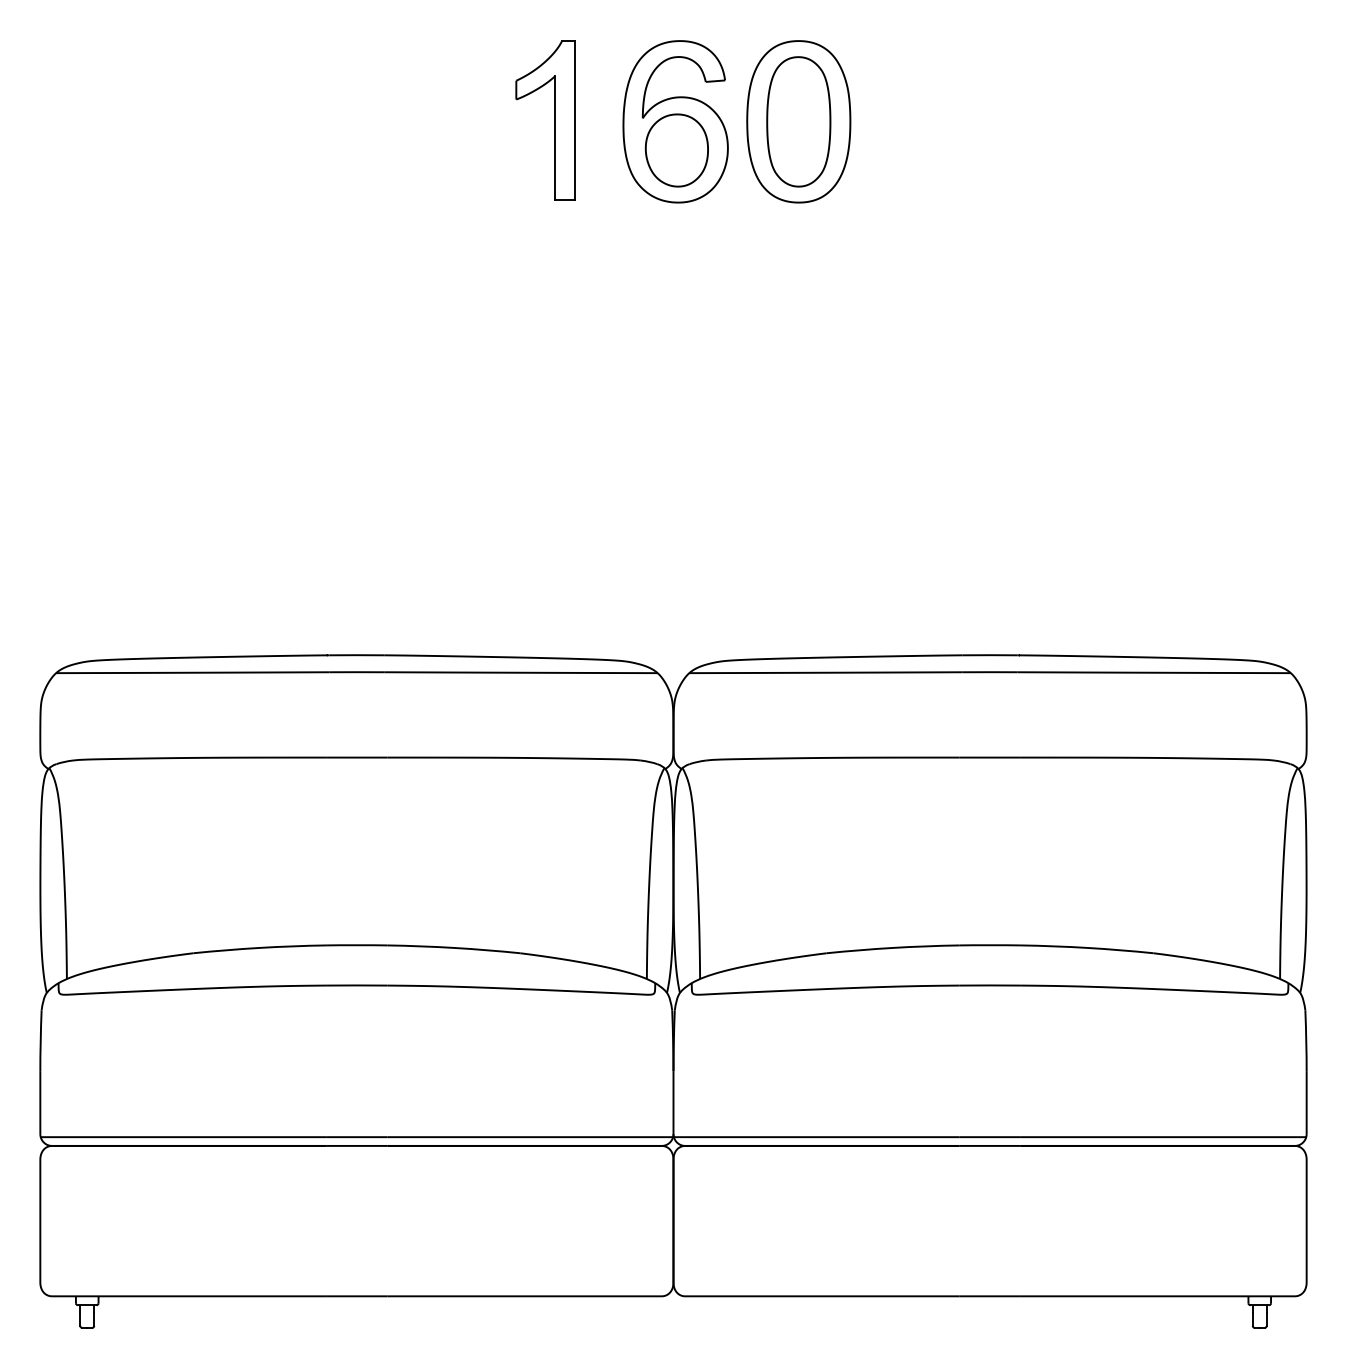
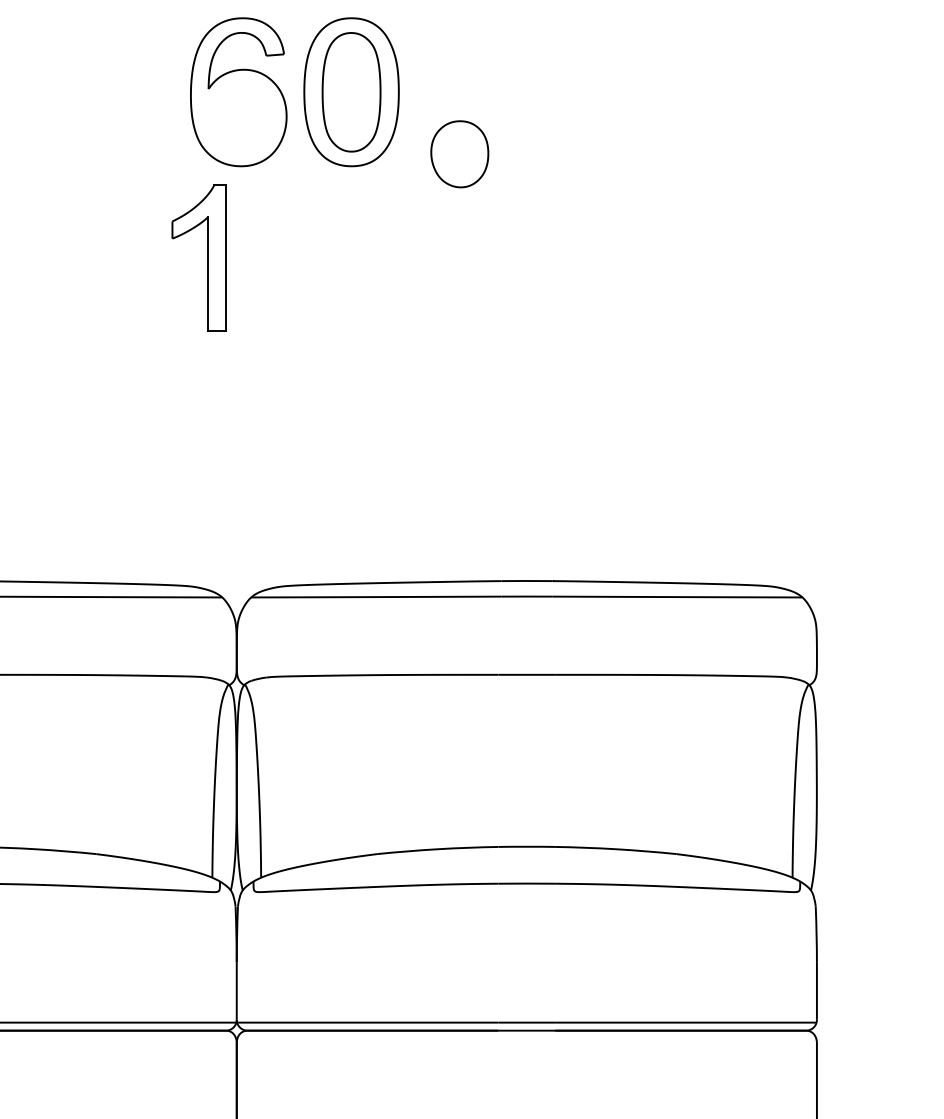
part: (554, 120) -> (207, 257), moved
part: (676, 150) -> (459, 154), moved

